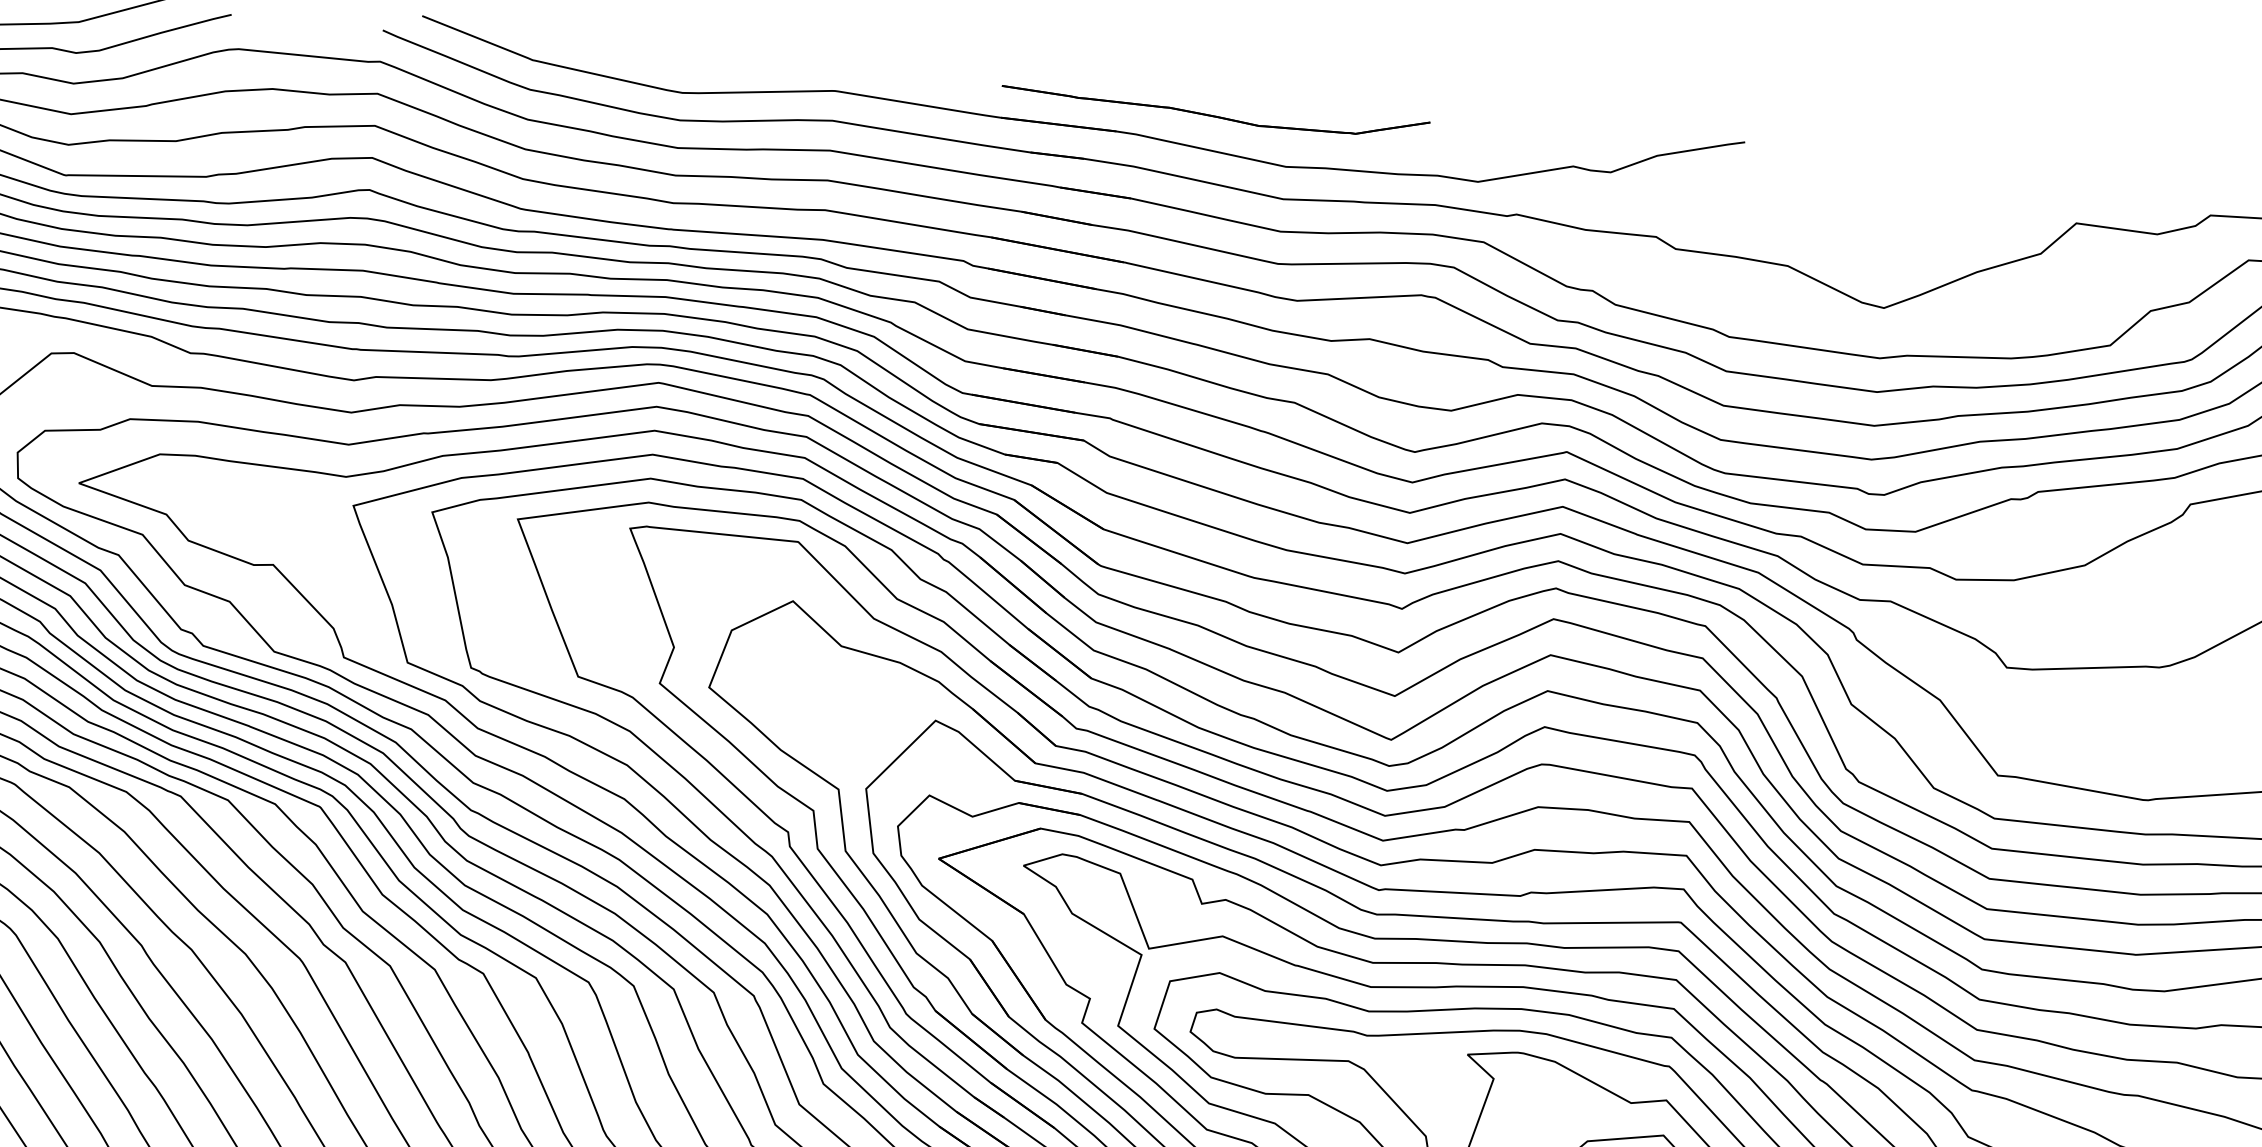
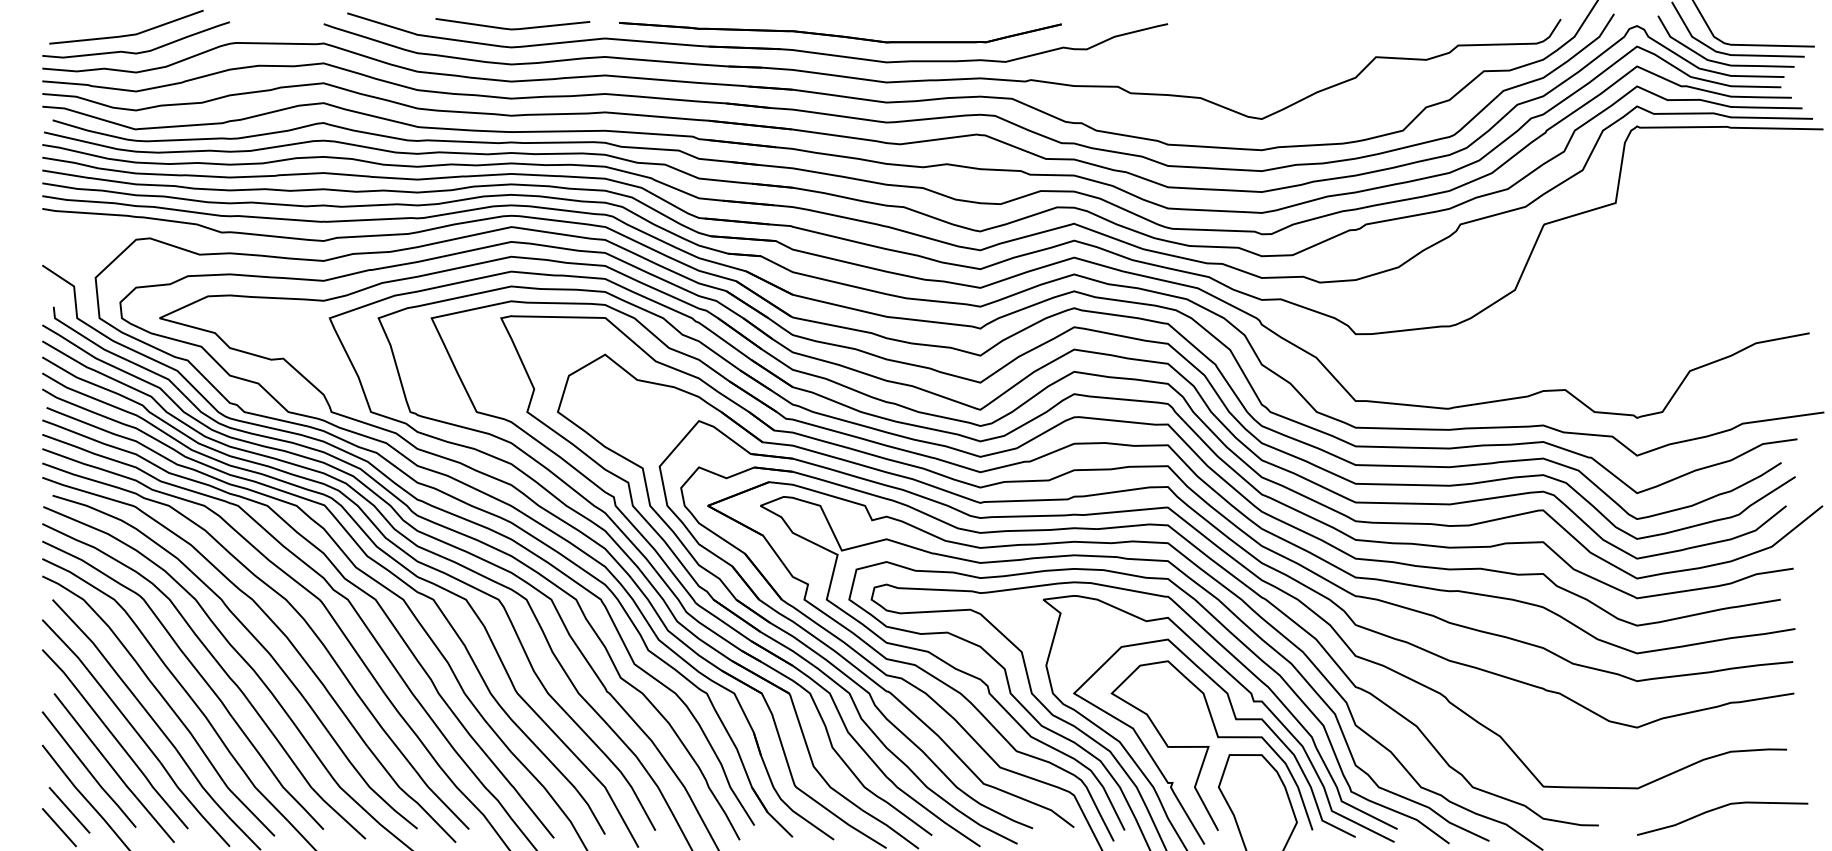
line: (686, 62) -> (512, 28), added
part: (1215, 112) -> (840, 32), size x1.67

